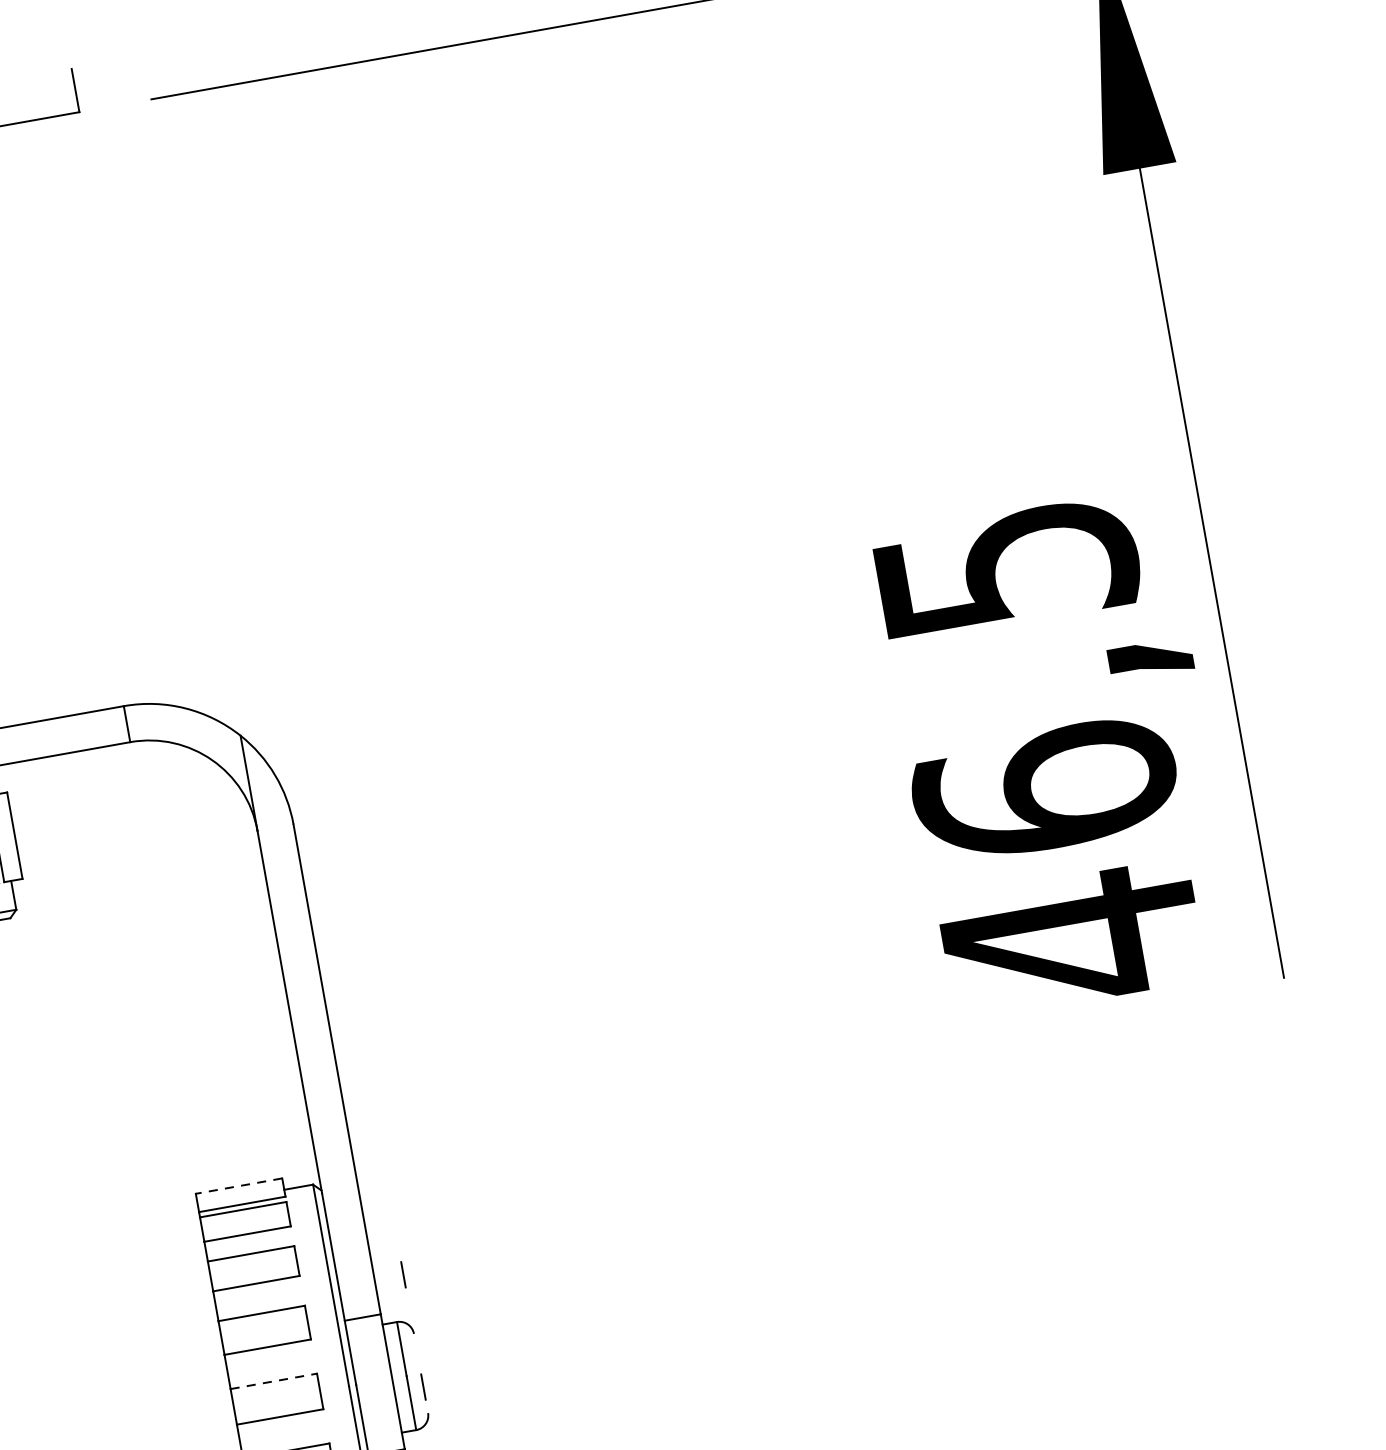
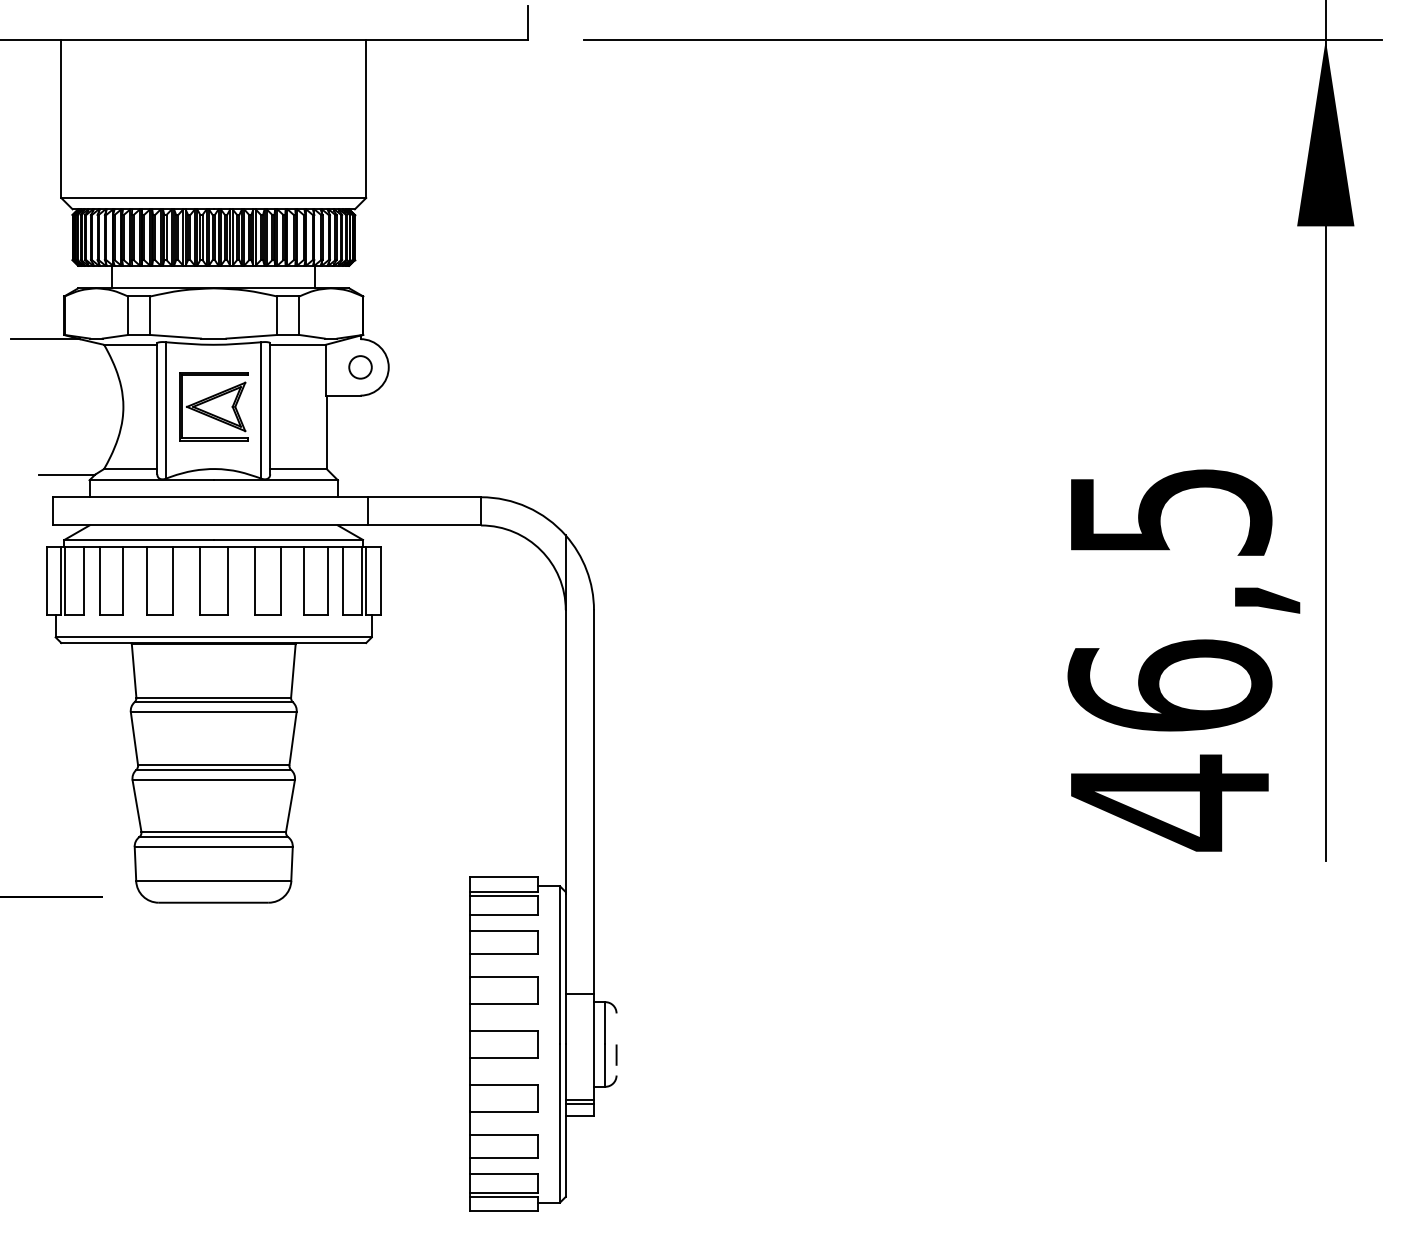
line: (238, 1186) -> (503, 877), dashed -> solid
line: (403, 1274) -> (616, 966), removed
line: (273, 1381) -> (503, 1030), dashed -> solid

